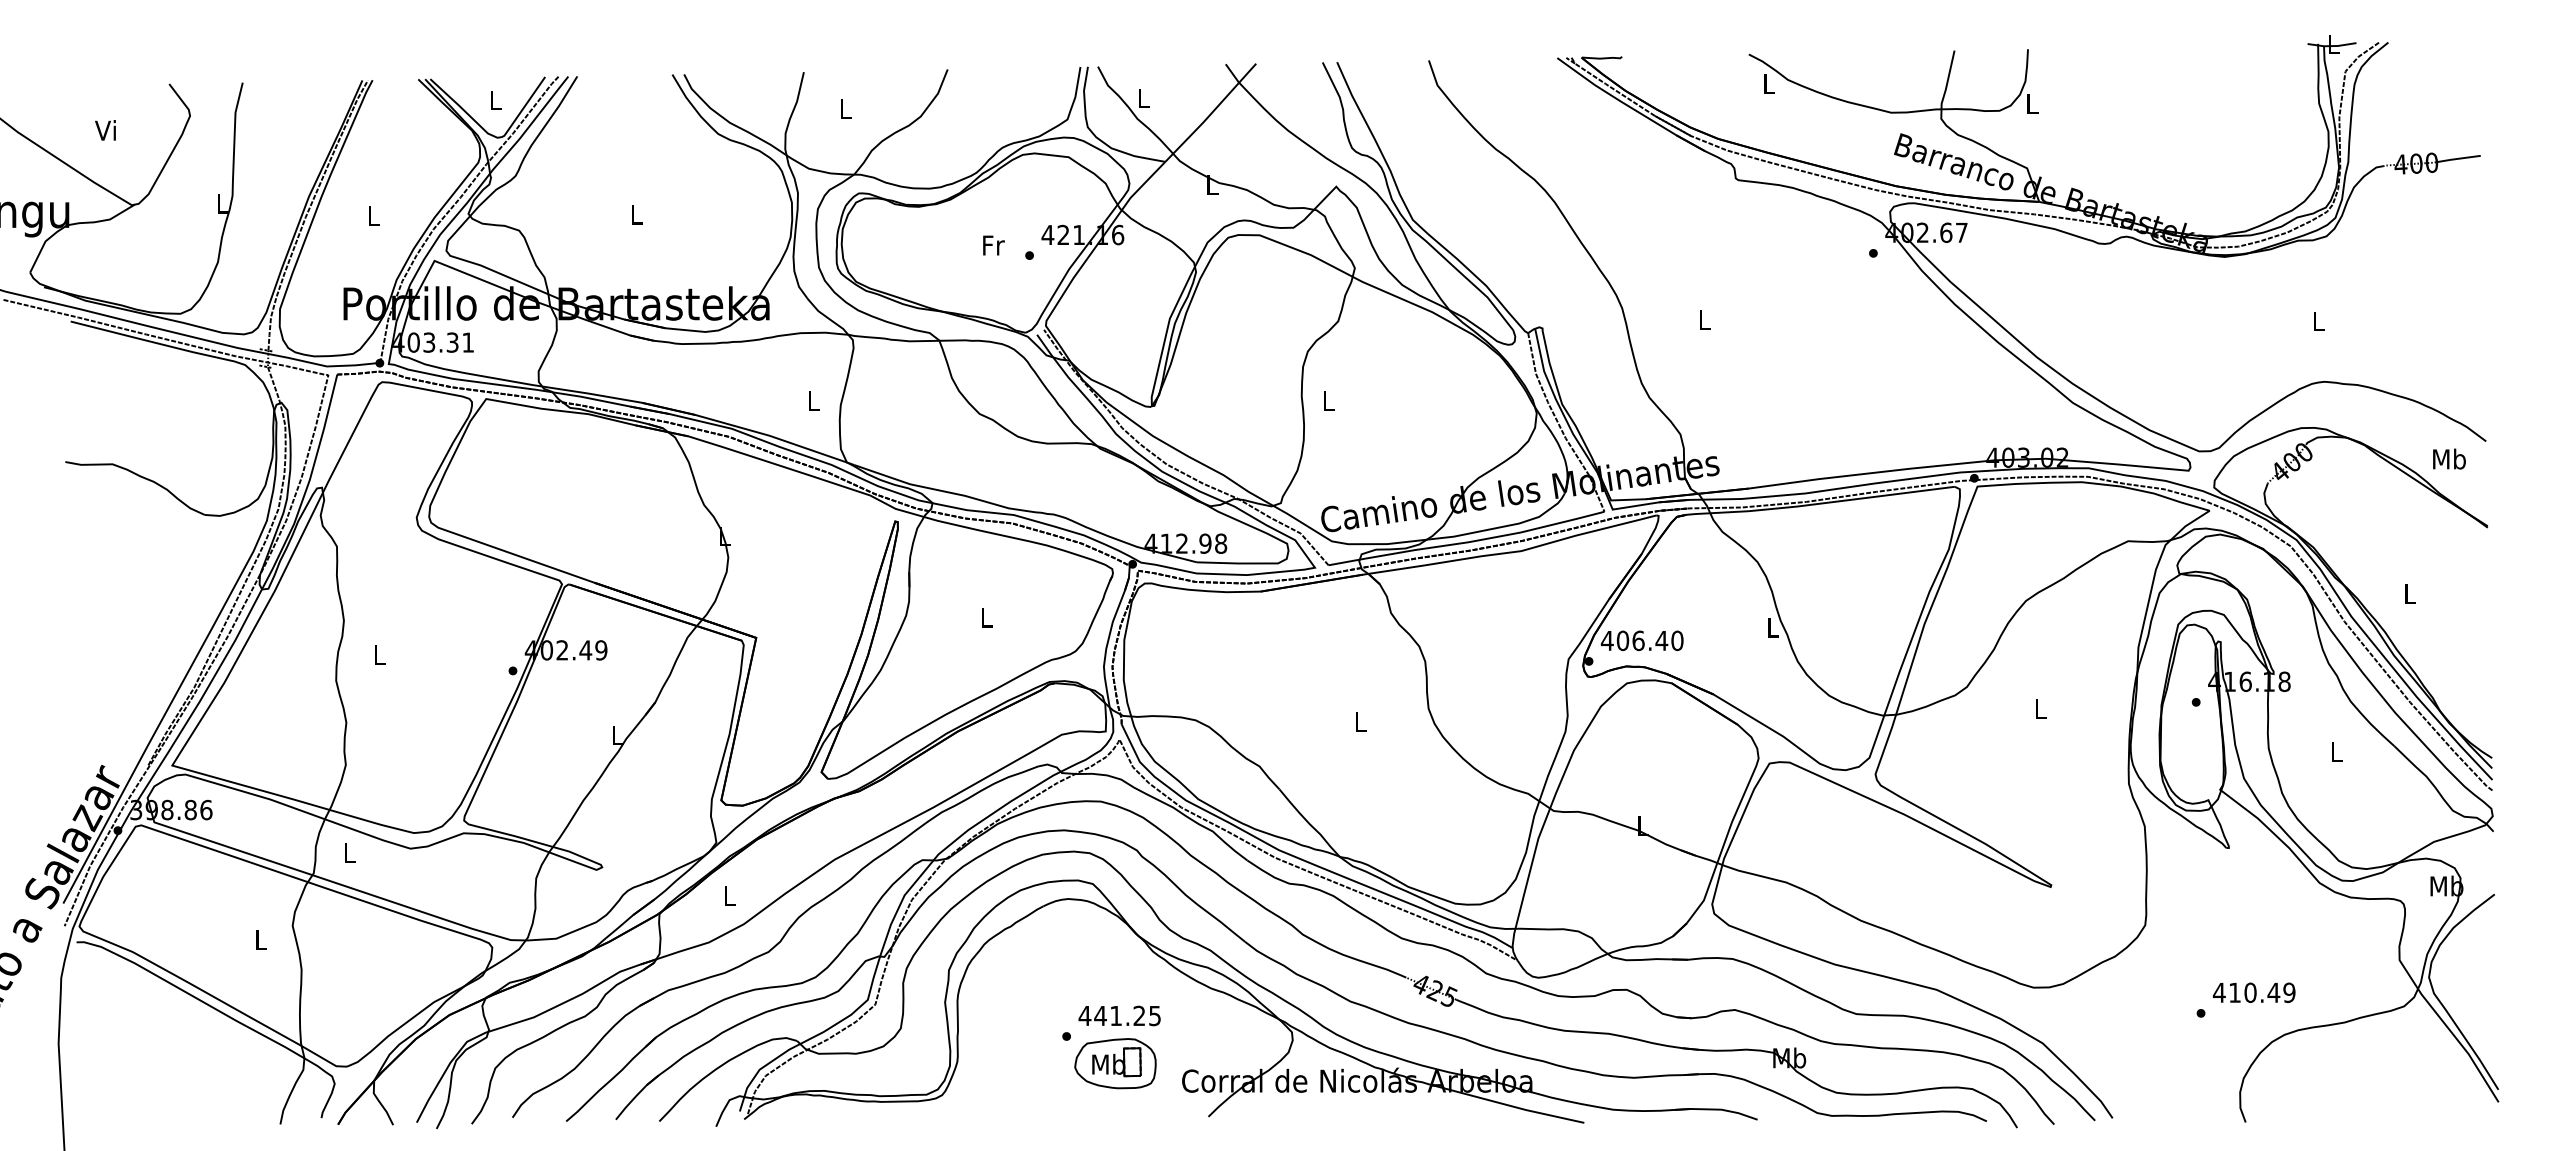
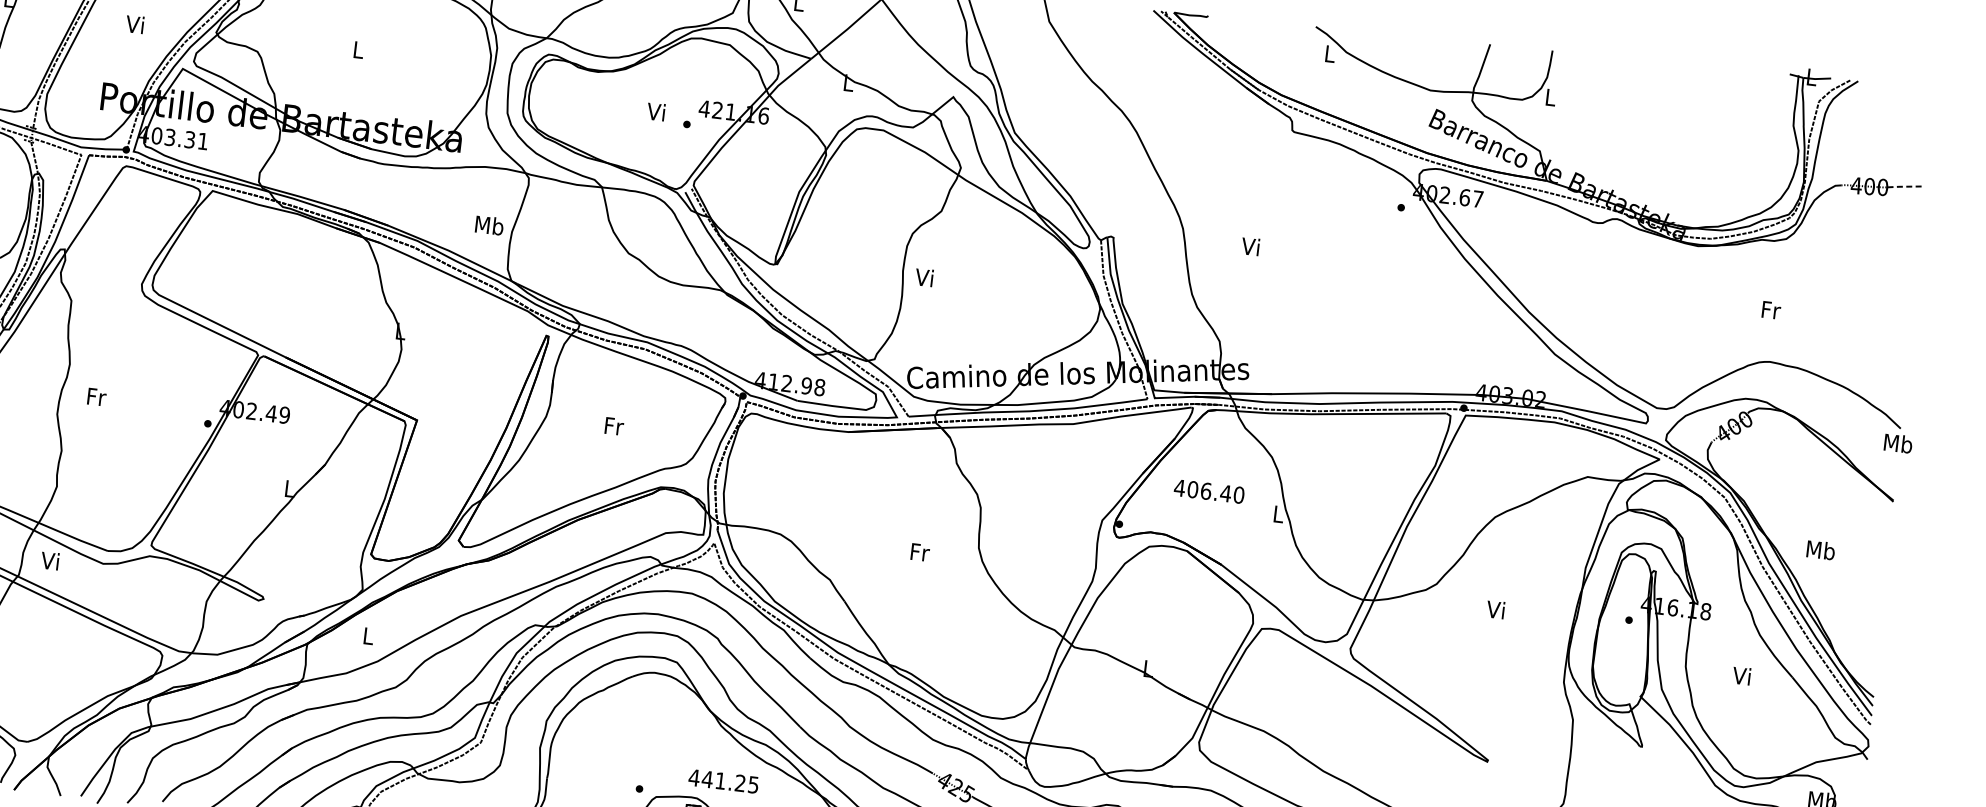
line: (2459, 158) -> (1906, 186), solid -> dashed
text: (372, 215) -> (134, 24), L -> Vi
text: (992, 244) -> (656, 111), Fr -> Vi
text: (1702, 319) -> (1249, 246), L -> Vi
text: (2318, 321) -> (1770, 310), L -> Fr
text: (813, 400) -> (489, 225), L -> Mb
text: (1327, 400) -> (924, 277), L -> Vi
text: (2449, 458) -> (1898, 443), moved
text: (2409, 593) -> (1820, 549), L -> Mb
text: (986, 617) -> (613, 426), L -> Fr
text: (1641, 640) -> (1208, 491), moved
text: (379, 655) -> (96, 397), L -> Fr
text: (2038, 708) -> (1494, 609), L -> Vi
text: (1360, 721) -> (919, 552), L -> Fr
text: (2334, 751) -> (1741, 675), L -> Vi
text: (347, 852) -> (49, 560), L -> Vi
text: (1119, 1015) -> (723, 780), moved

